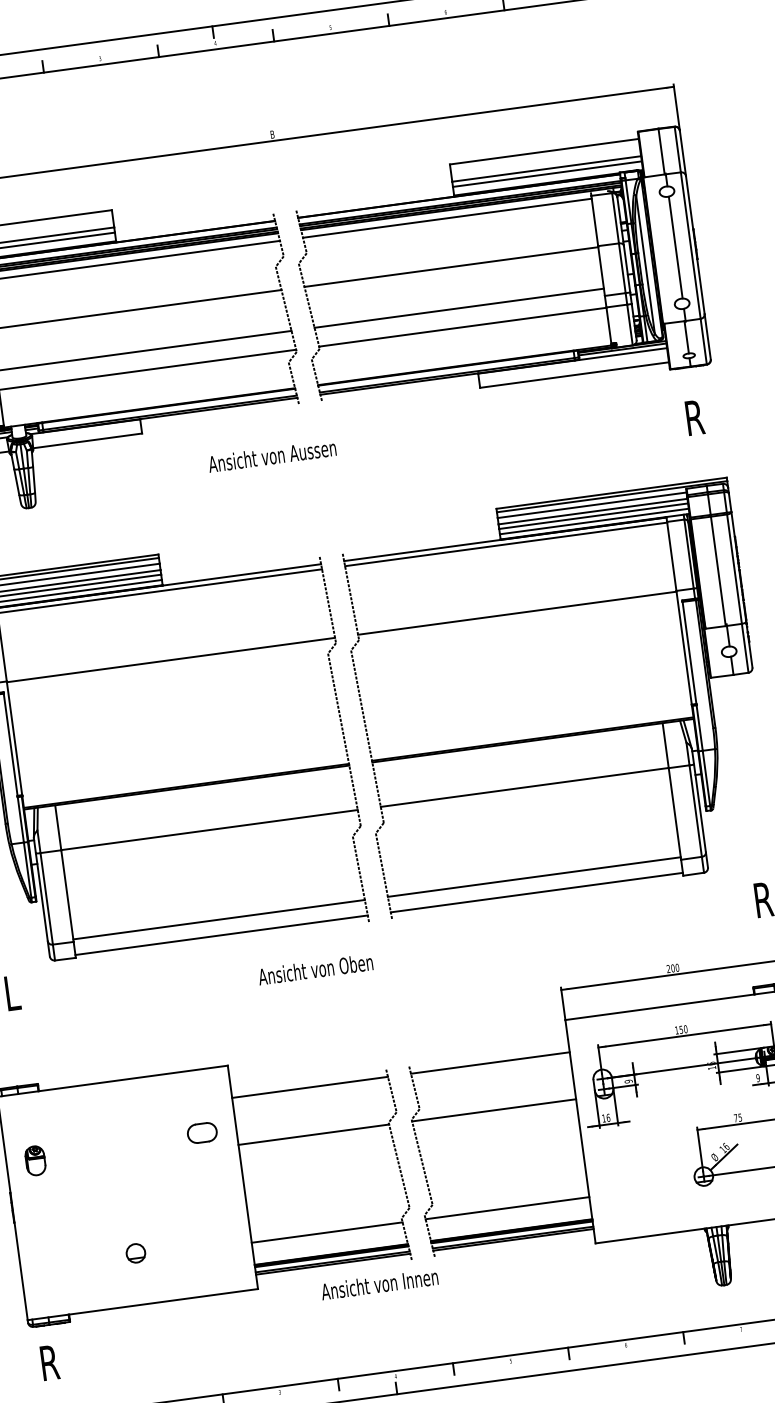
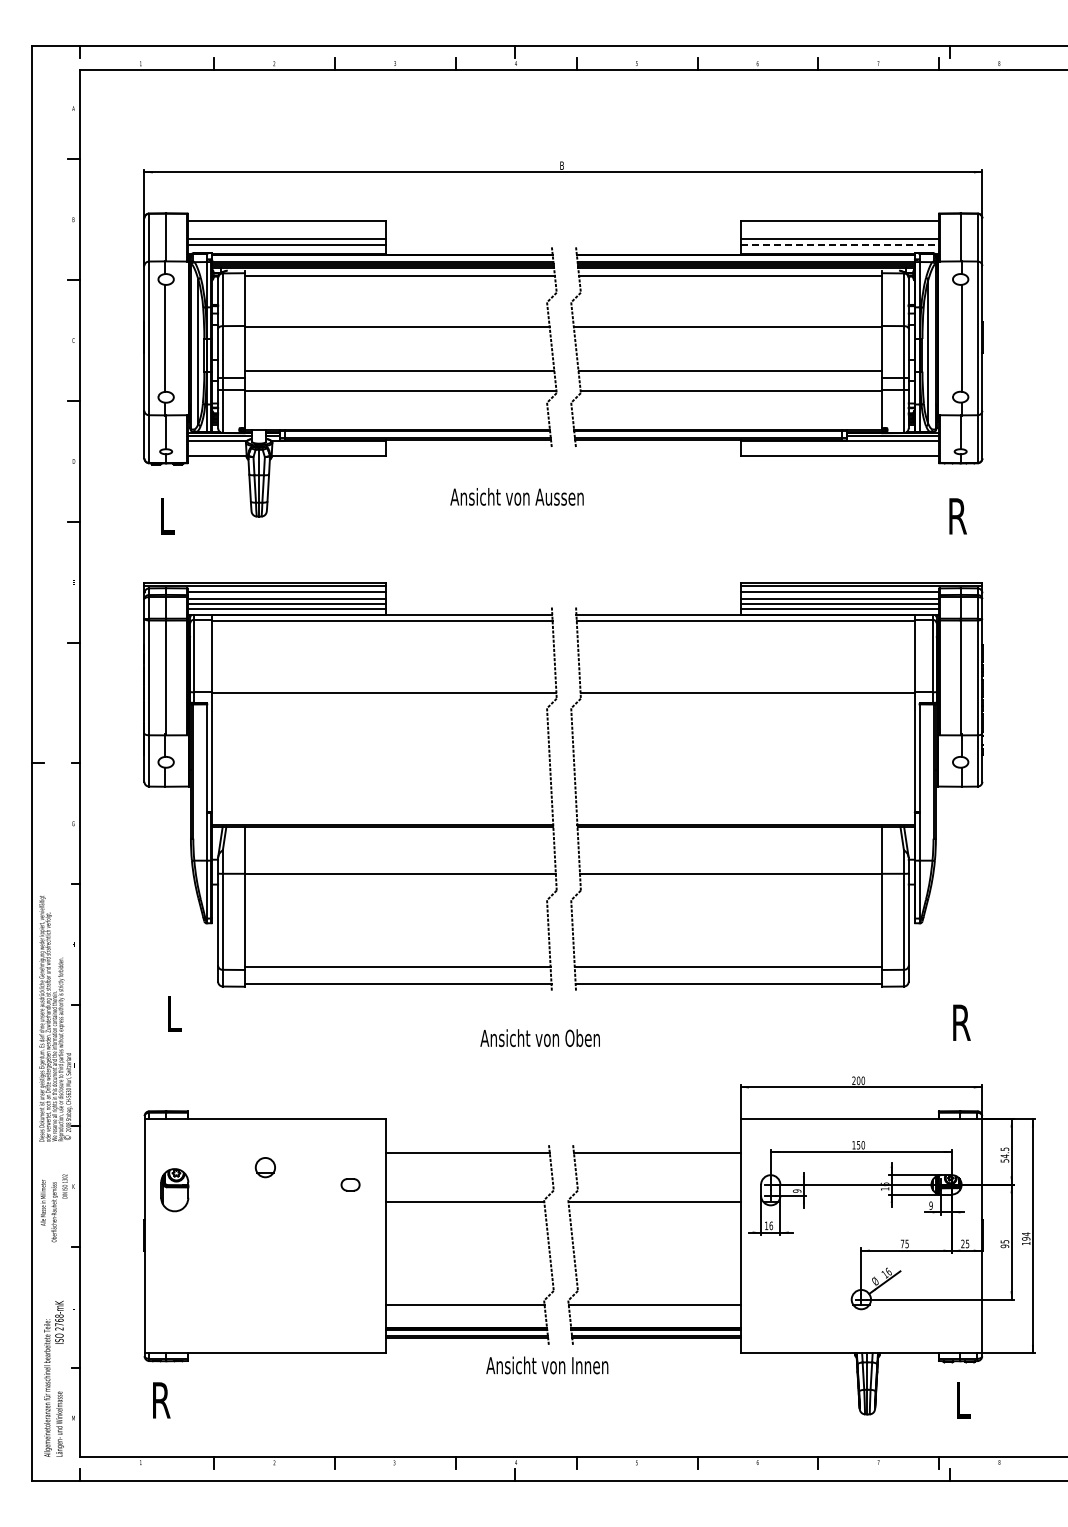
line: (547, 173) -> (840, 244), solid -> dashed
text: (315, 969) -> (539, 1038), moved
part: (202, 1132) -> (350, 1184), size x0.6
part: (35, 1161) -> (174, 1190), size x1.4
part: (135, 1253) -> (264, 1167), moved
text: (379, 1284) -> (547, 1365), moved

